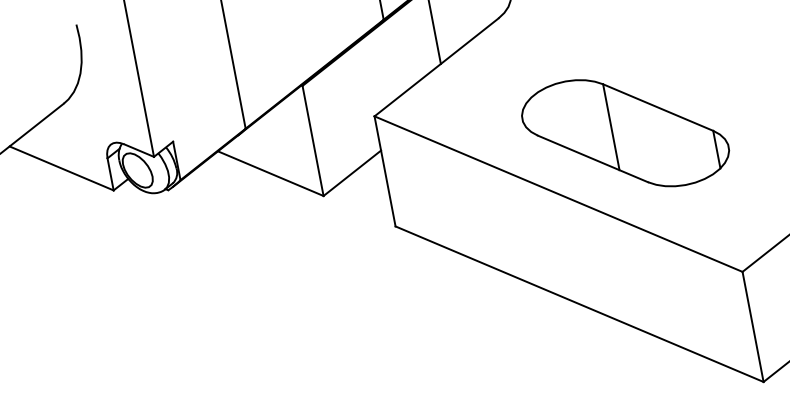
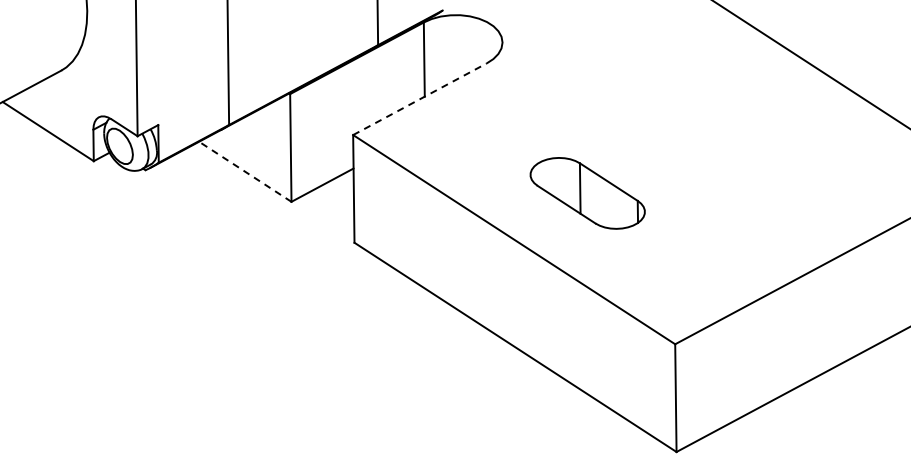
line: (437, 67) -> (420, 99), solid -> dashed
part: (625, 133) -> (587, 193), size x0.6
line: (269, 173) -> (244, 171), solid -> dashed

